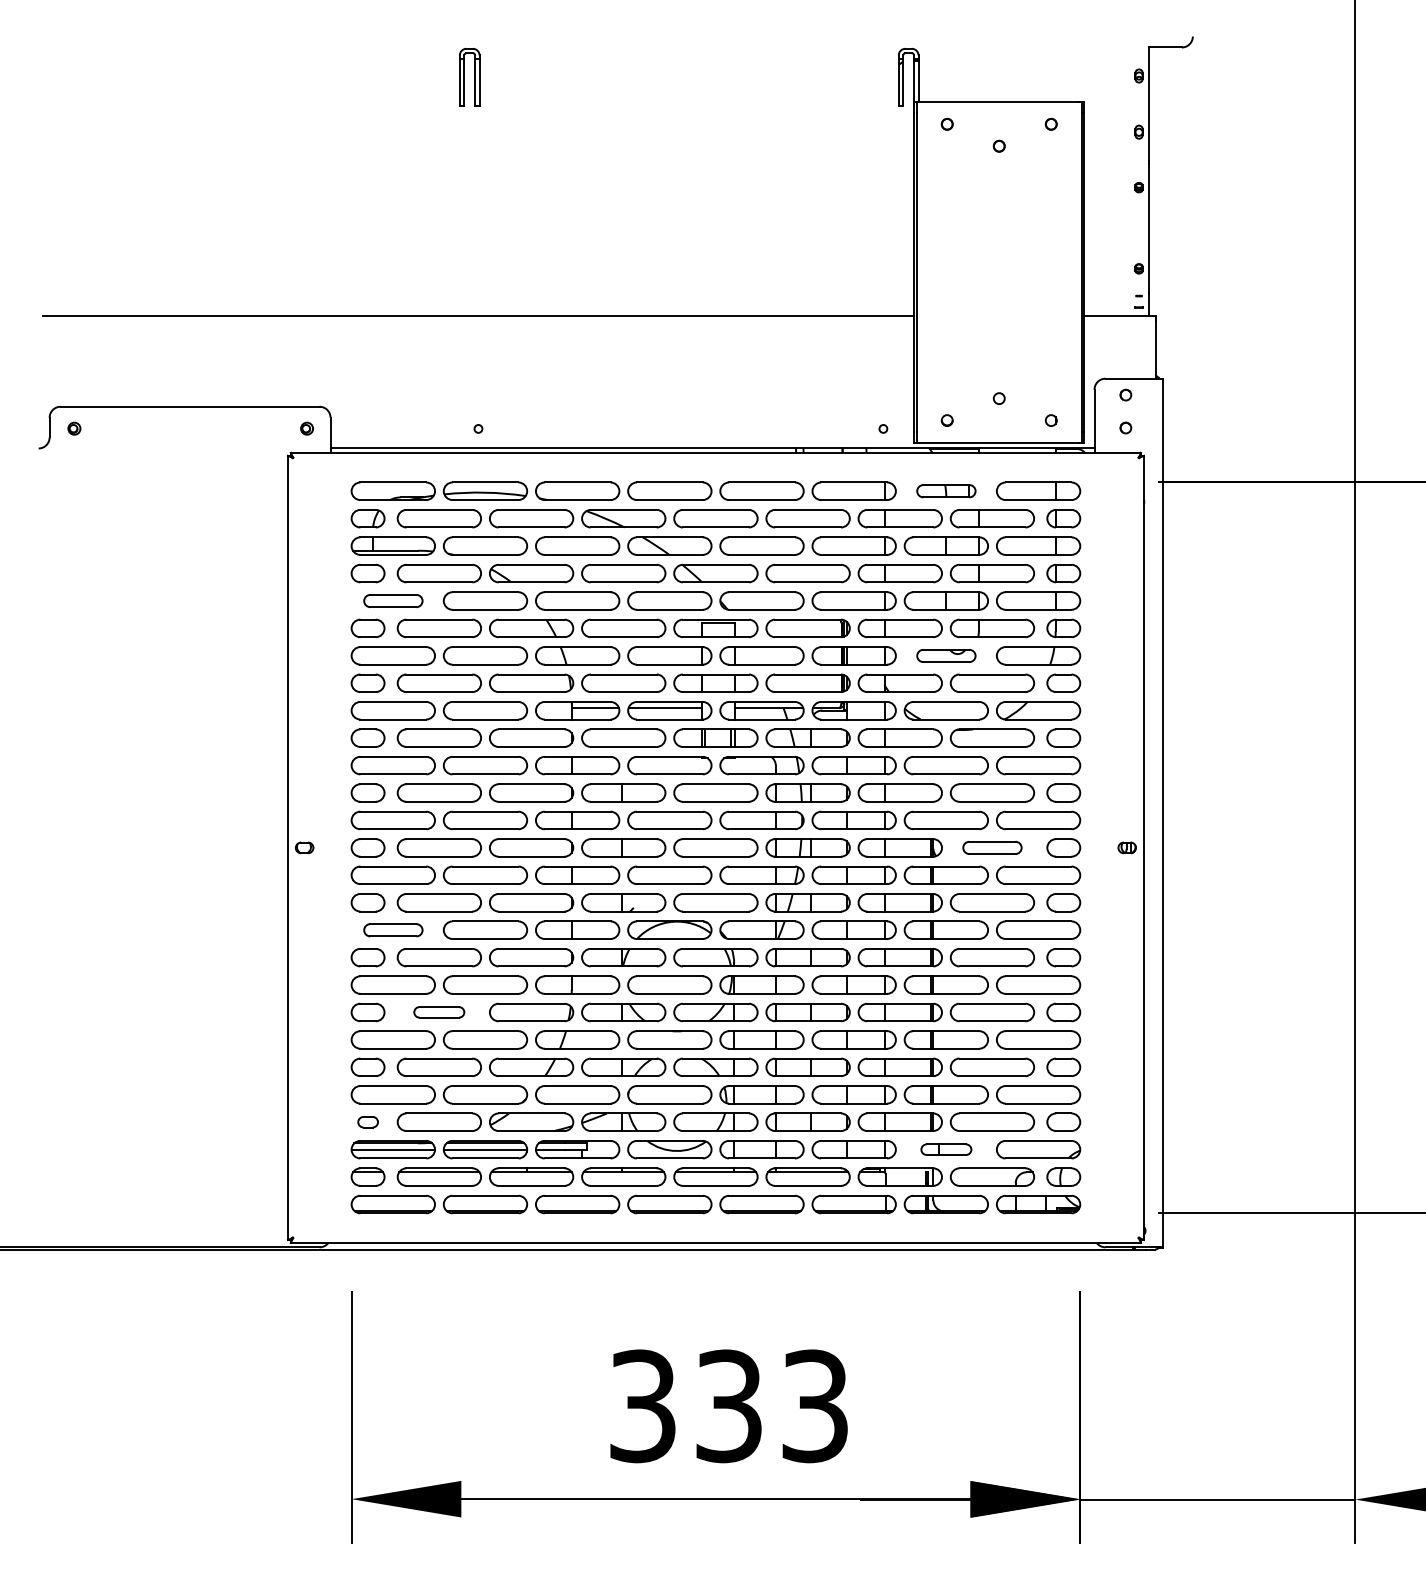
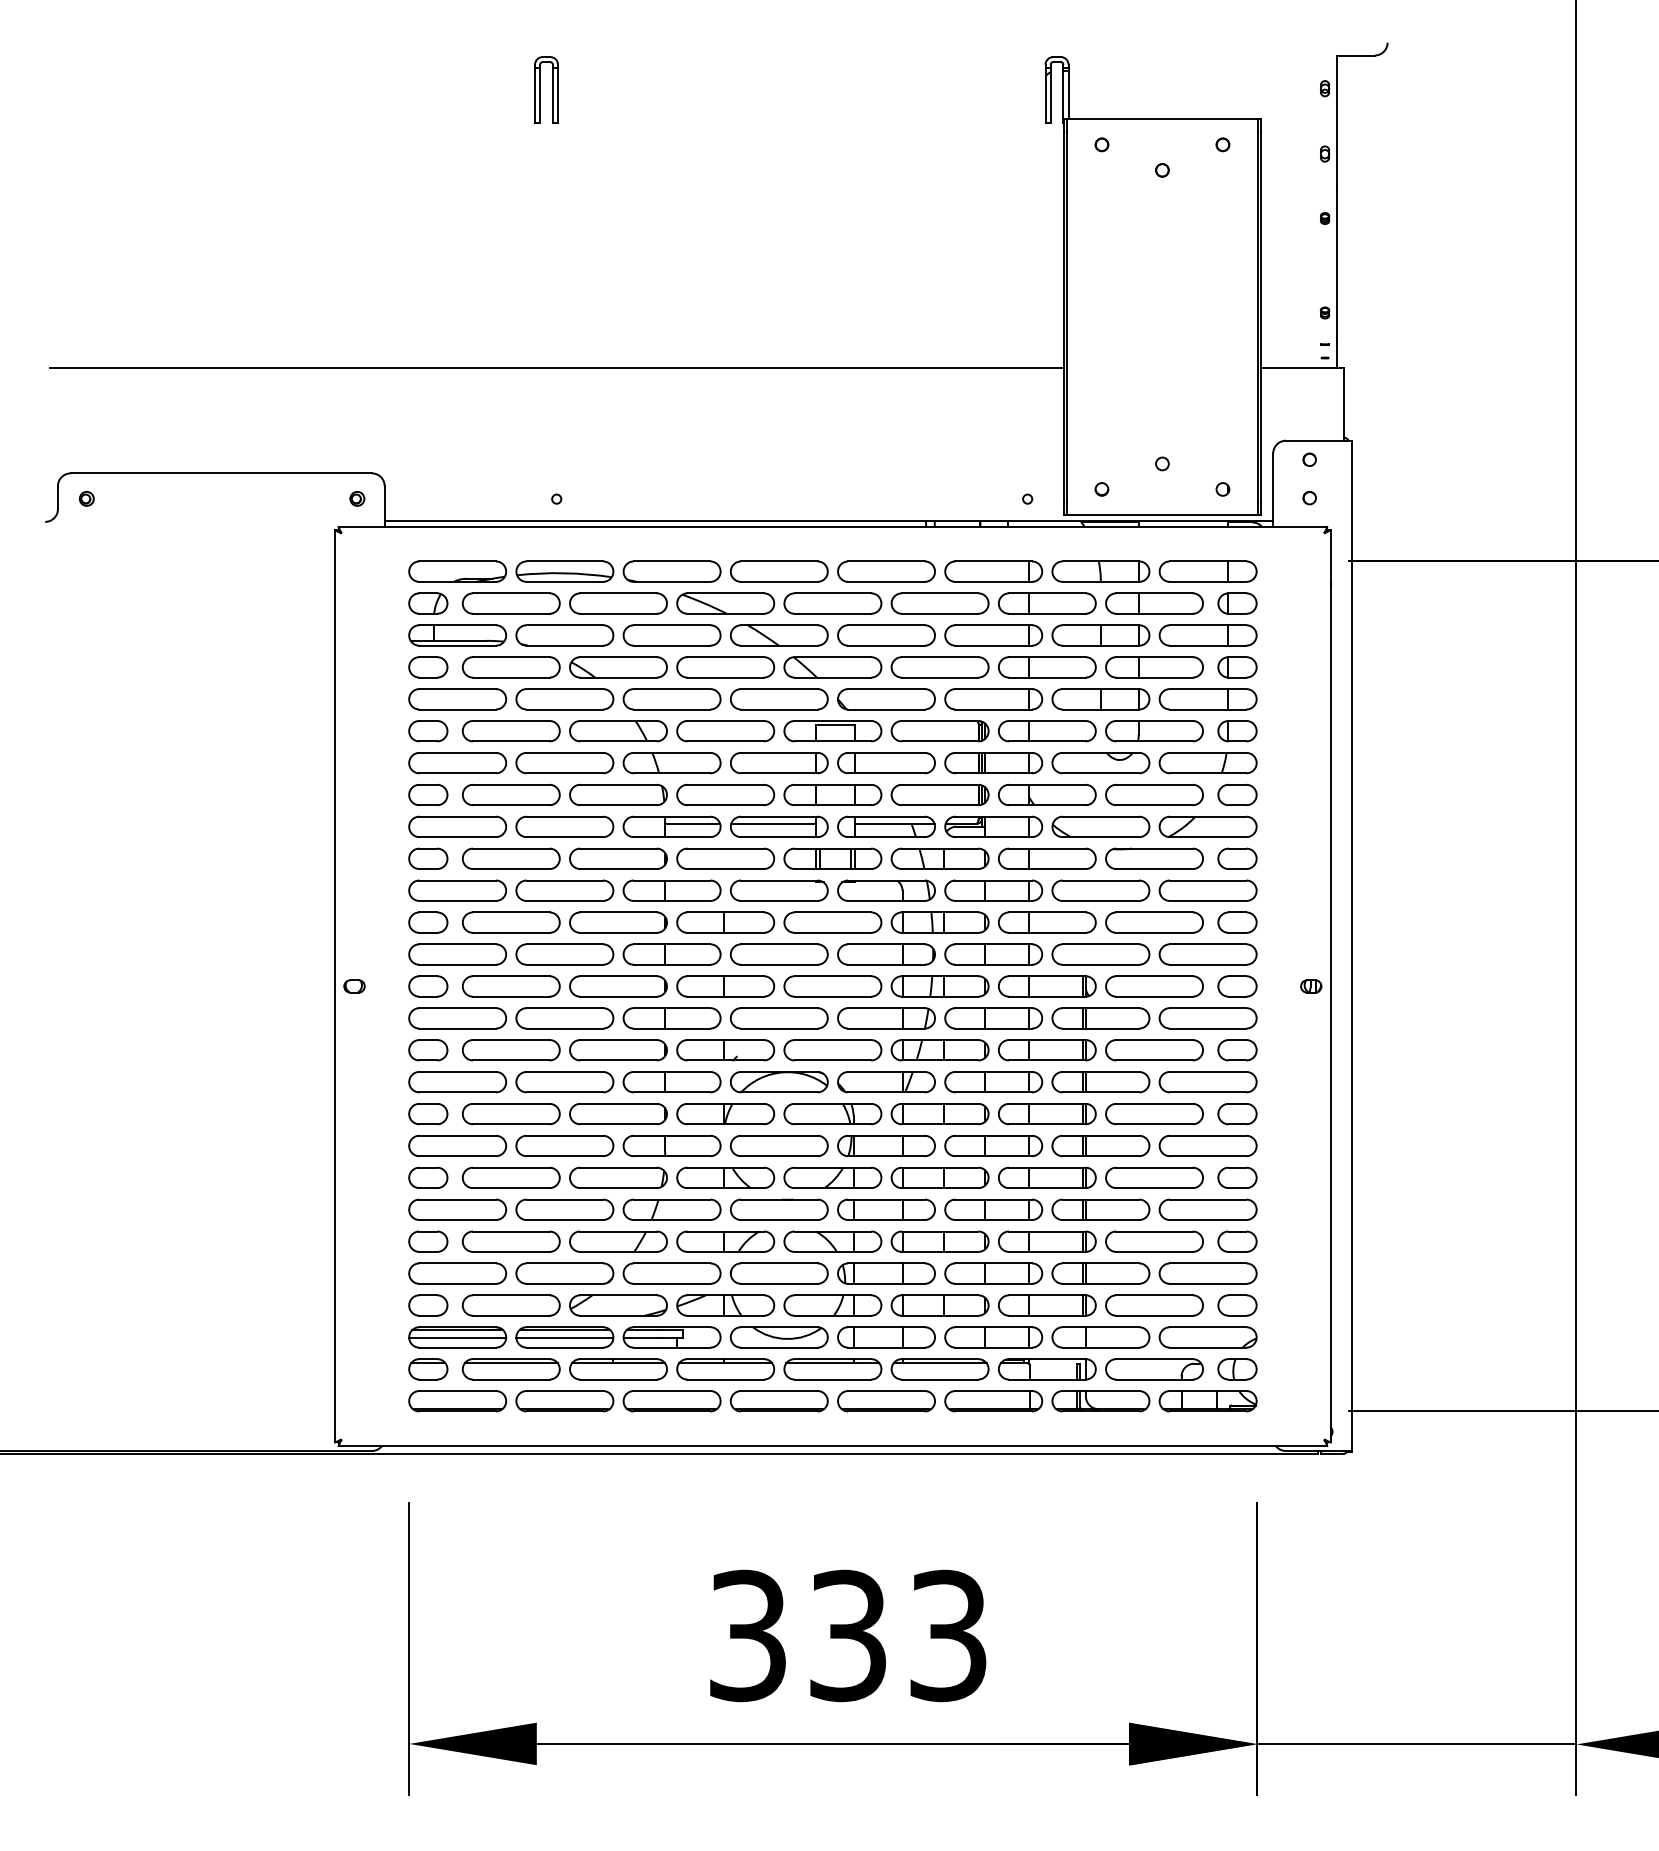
part: (946, 491) -> (1100, 571), size x1.43
part: (393, 601) -> (457, 699), size x1.43
part: (946, 656) -> (1100, 763), size x1.43
part: (992, 847) -> (1154, 986), size x1.43
part: (393, 930) -> (457, 1082), size x1.43
part: (438, 1012) -> (510, 1177), size x1.67
part: (368, 1122) -> (428, 1305), size x1.67
part: (946, 1149) -> (1100, 1337), size x1.67

